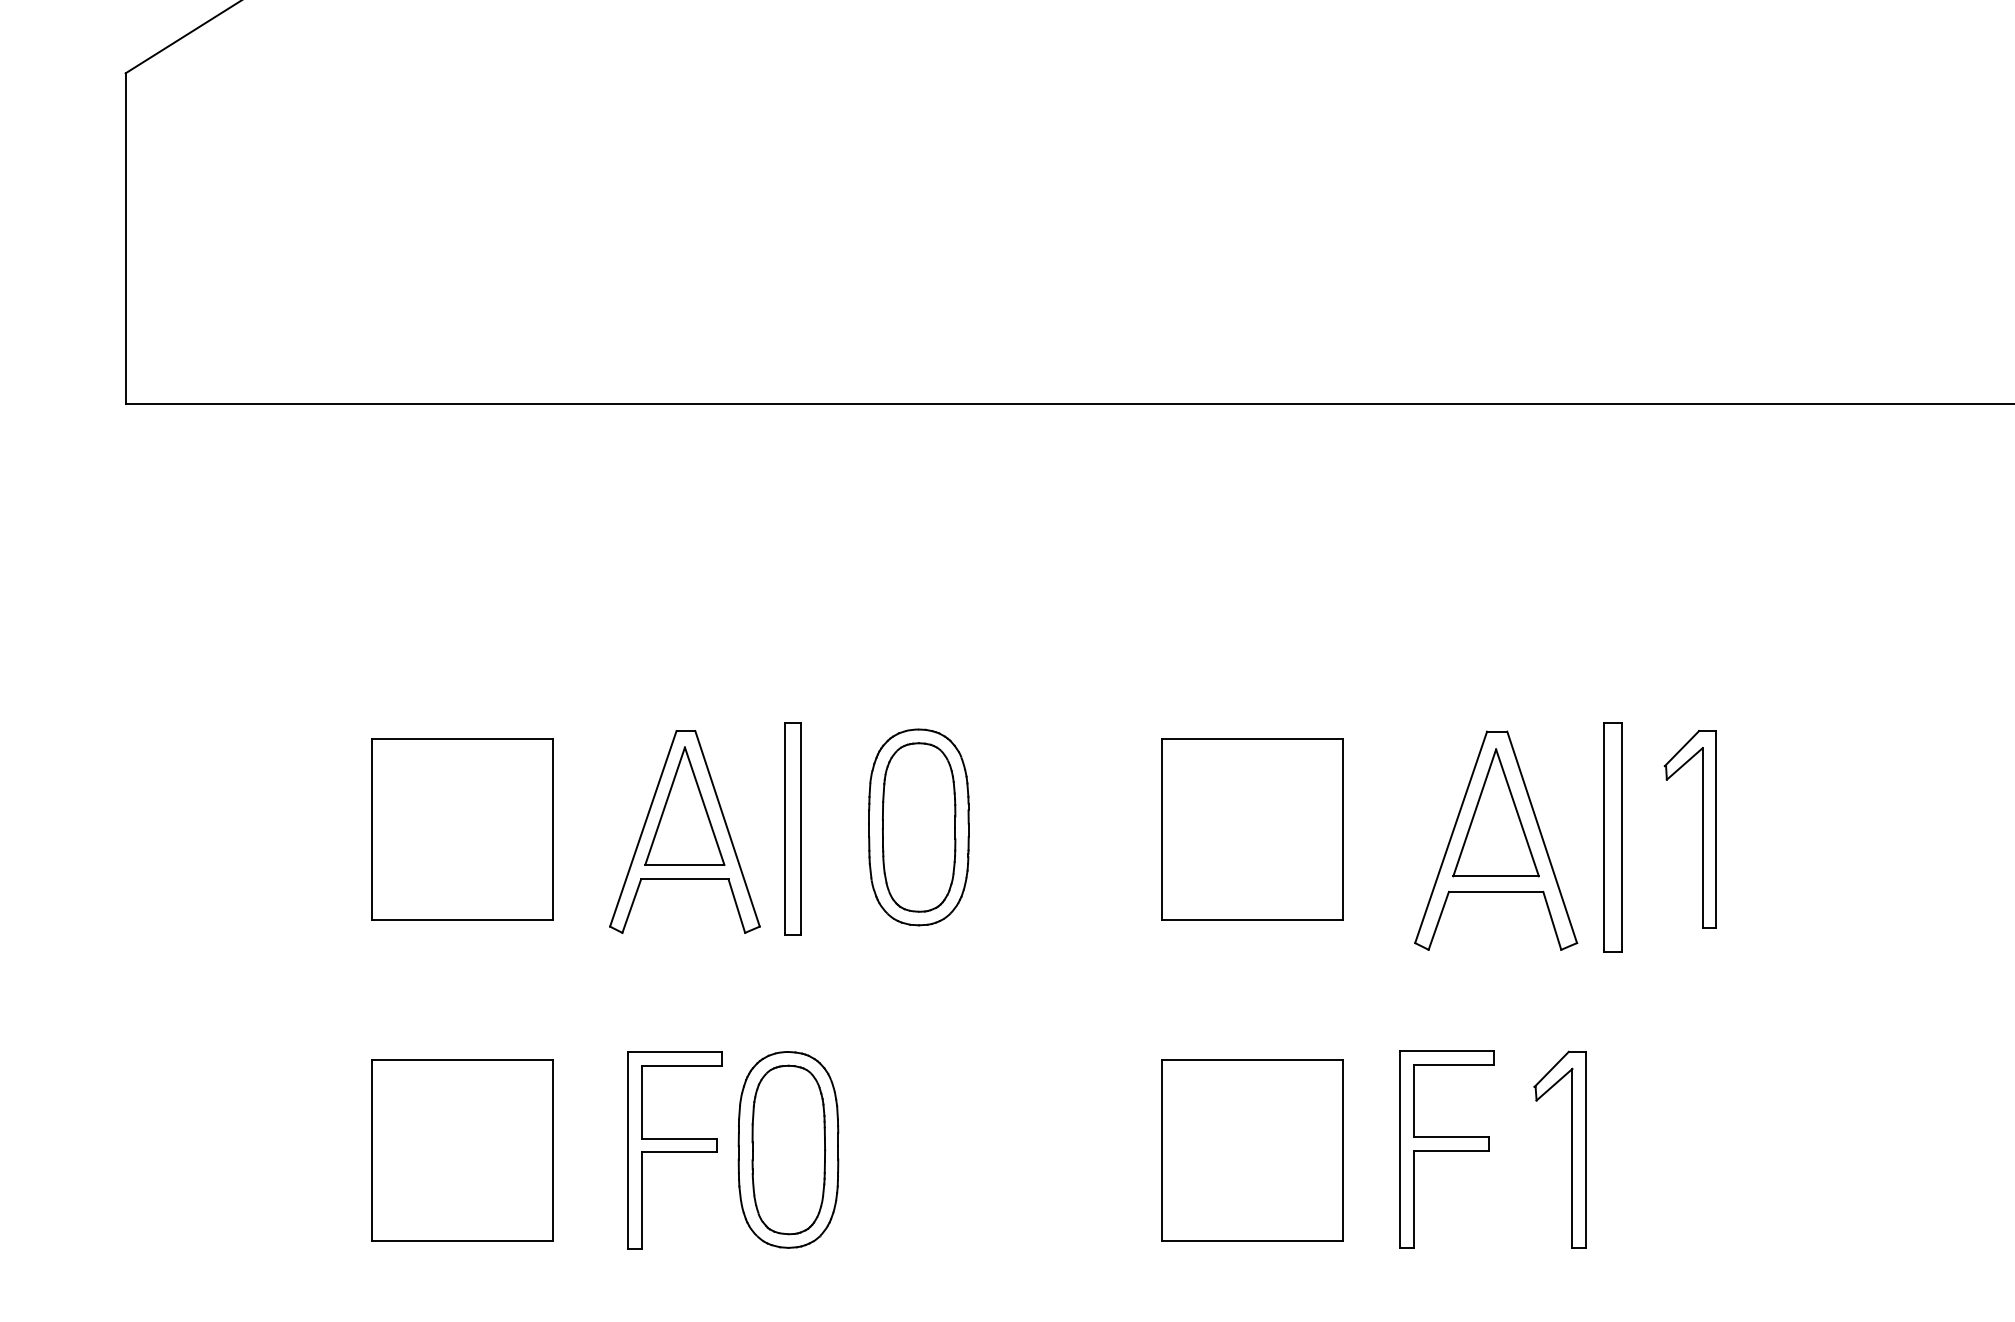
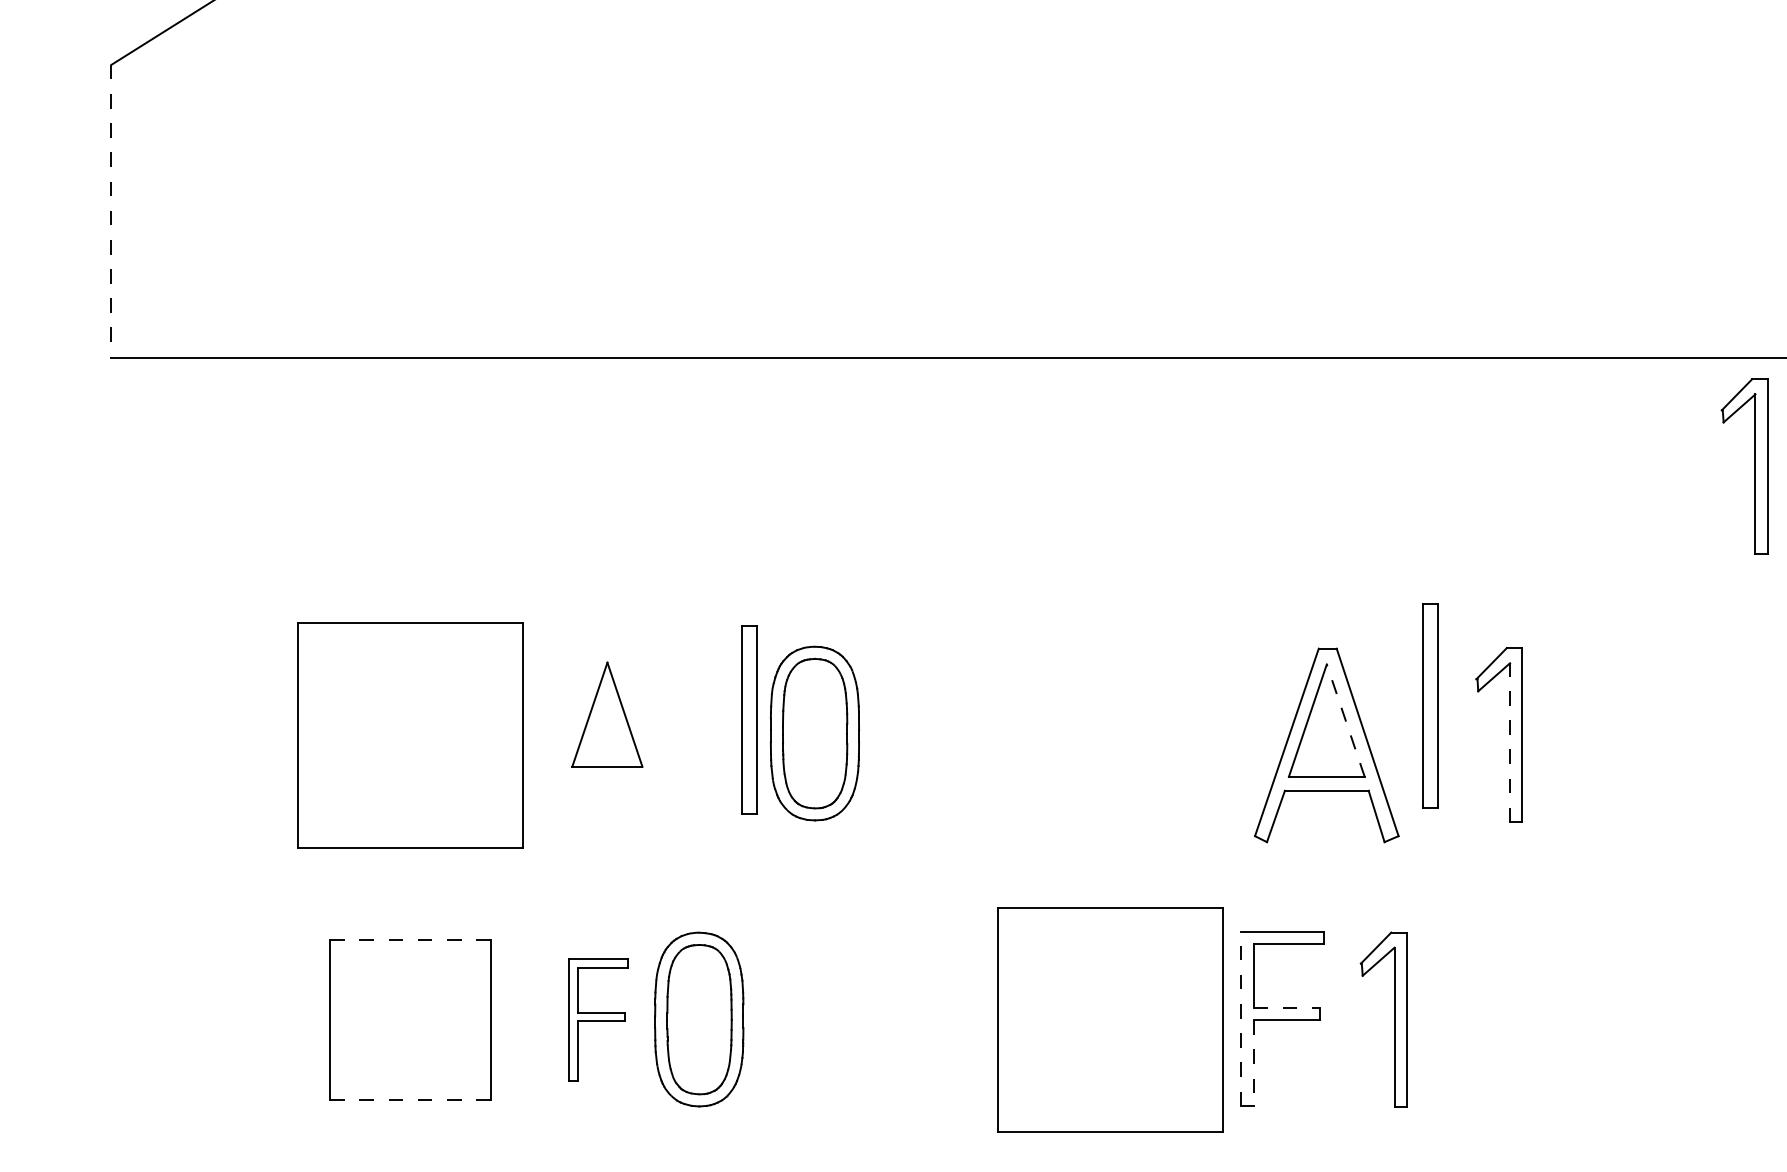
line: (125, 239) -> (111, 212), solid -> dashed
part: (1978, 525) -> (1754, 465), added
line: (1517, 812) -> (1345, 720), solid -> dashed
part: (792, 828) -> (748, 719), moved
part: (462, 829) -> (410, 735), size x1.4
part: (1252, 829) -> (1110, 735), removed
part: (684, 831) -> (607, 737), removed
part: (1612, 837) -> (1430, 706), moved
line: (1702, 837) -> (1509, 742), solid -> dashed
line: (462, 1060) -> (410, 940), solid -> dashed
line: (1451, 1137) -> (1287, 1008), solid -> dashed
line: (1399, 1148) -> (1241, 1018), solid -> dashed
part: (674, 1150) -> (598, 1020), size x0.7
part: (1252, 1150) -> (1110, 1020), size x1.4
line: (1413, 1199) -> (1253, 1063), solid -> dashed
line: (463, 1241) -> (411, 1100), solid -> dashed

